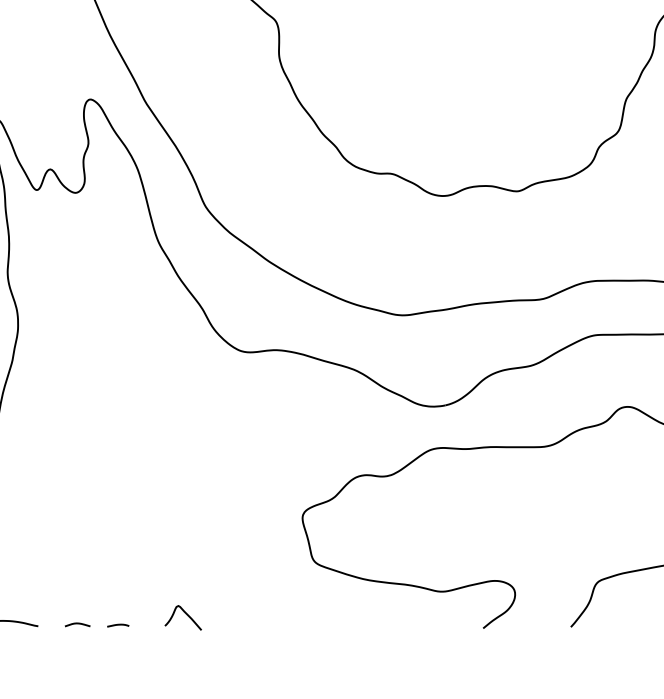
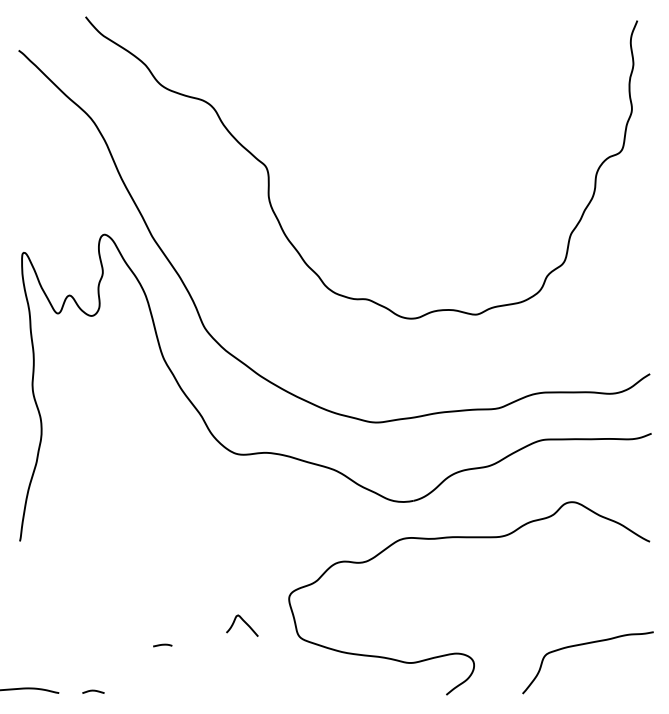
curve: (185, 614) -> (244, 622), moved
curve: (117, 625) -> (162, 645), moved

